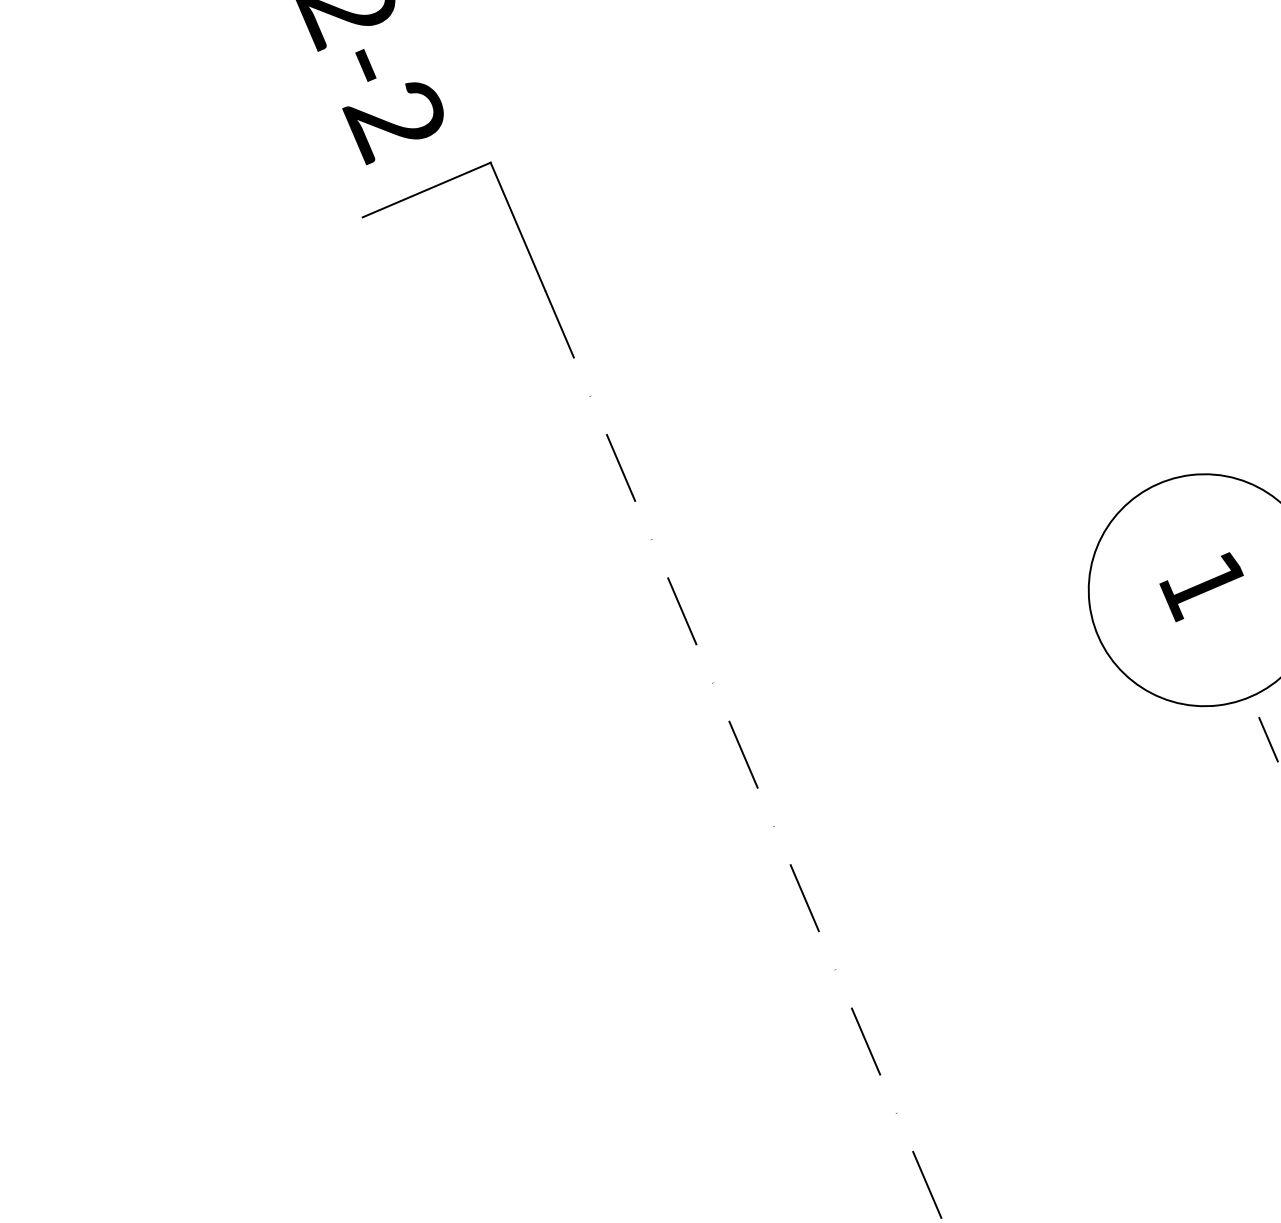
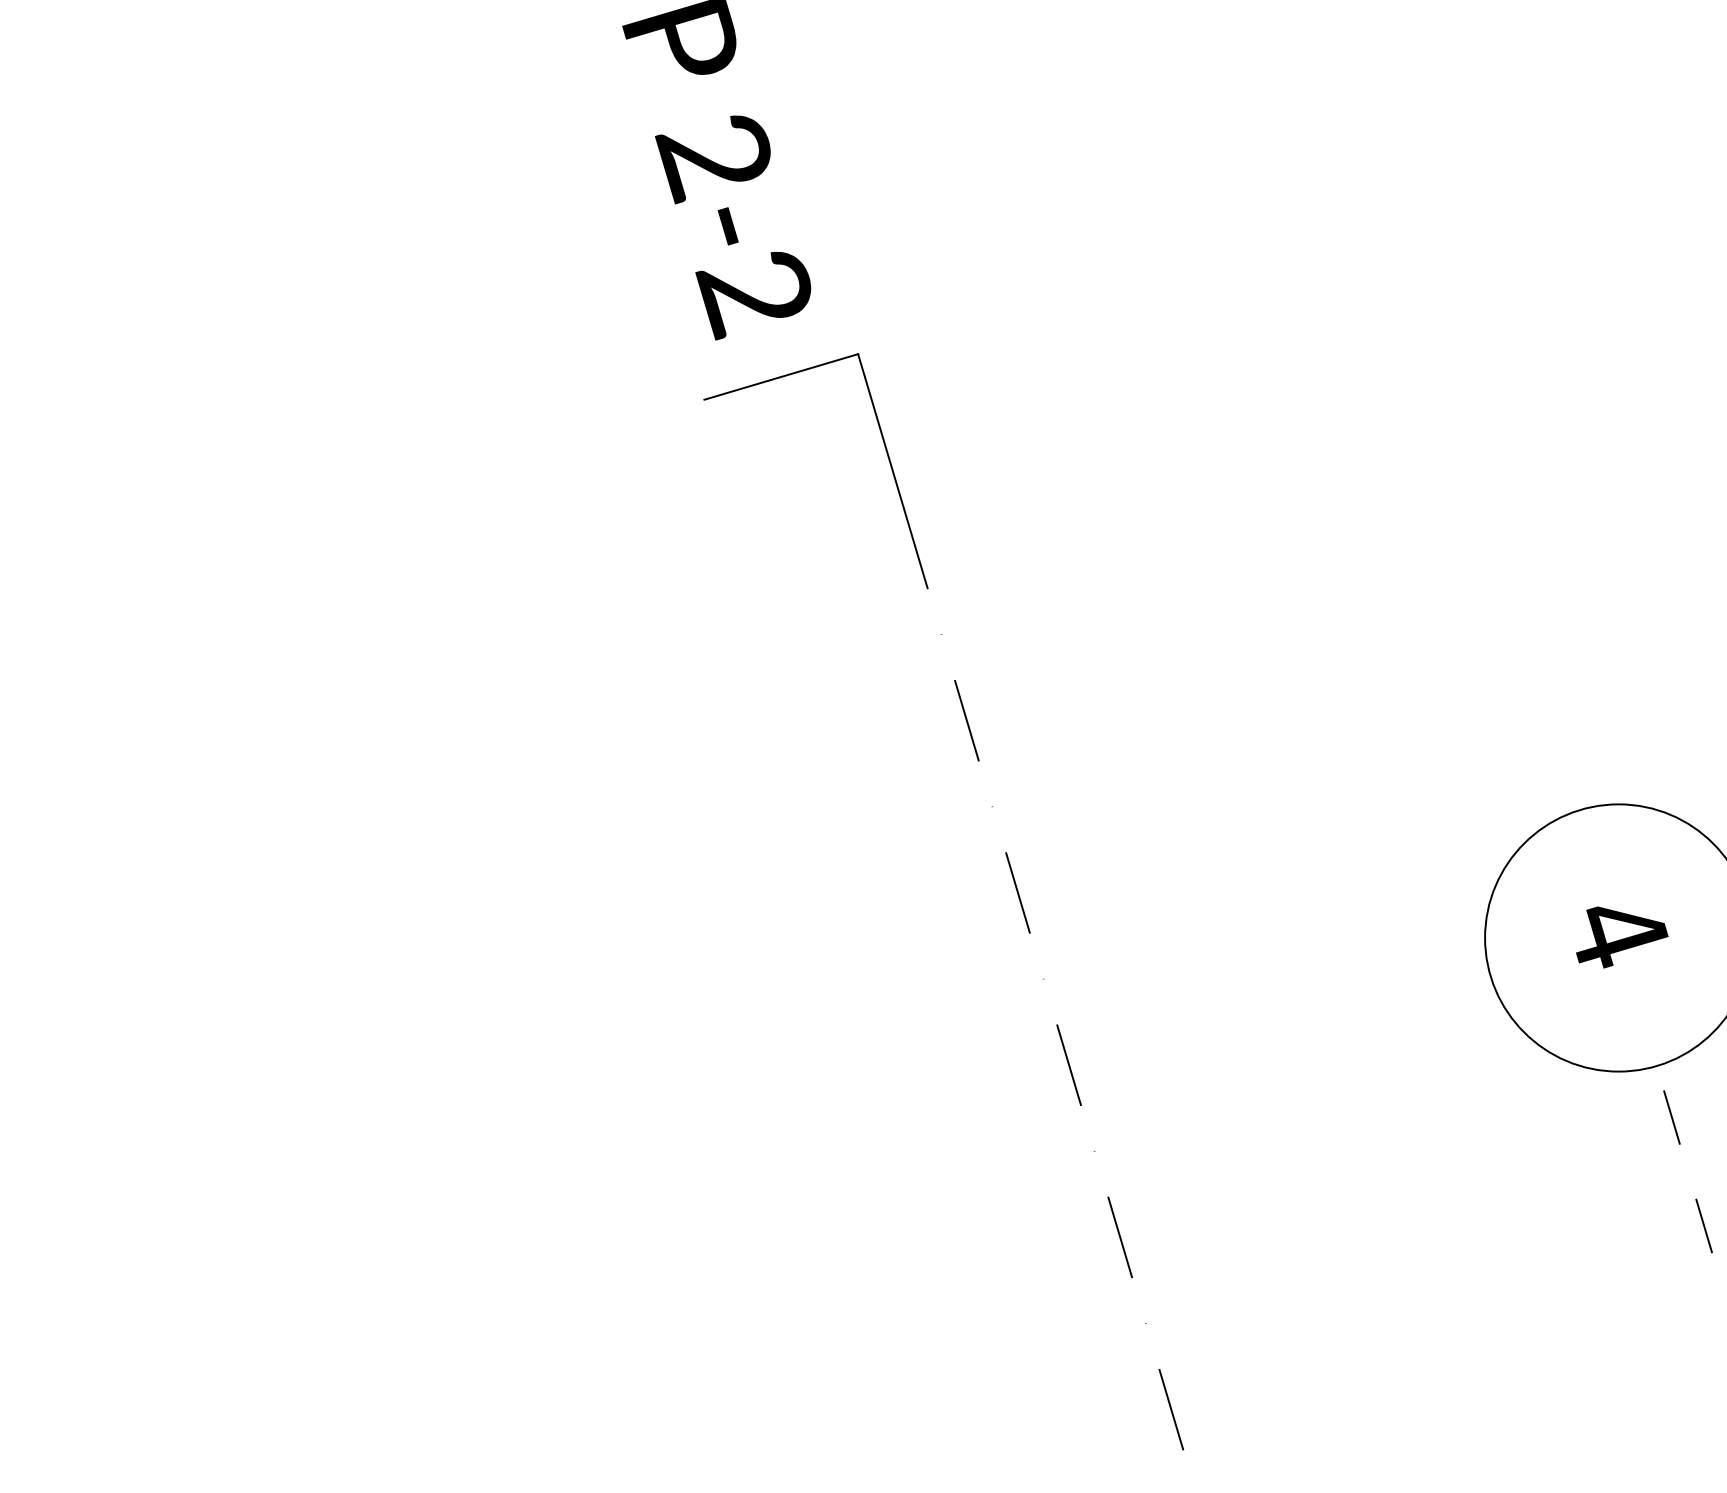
text: (1203, 586) -> (1617, 933), 1 -> 4

